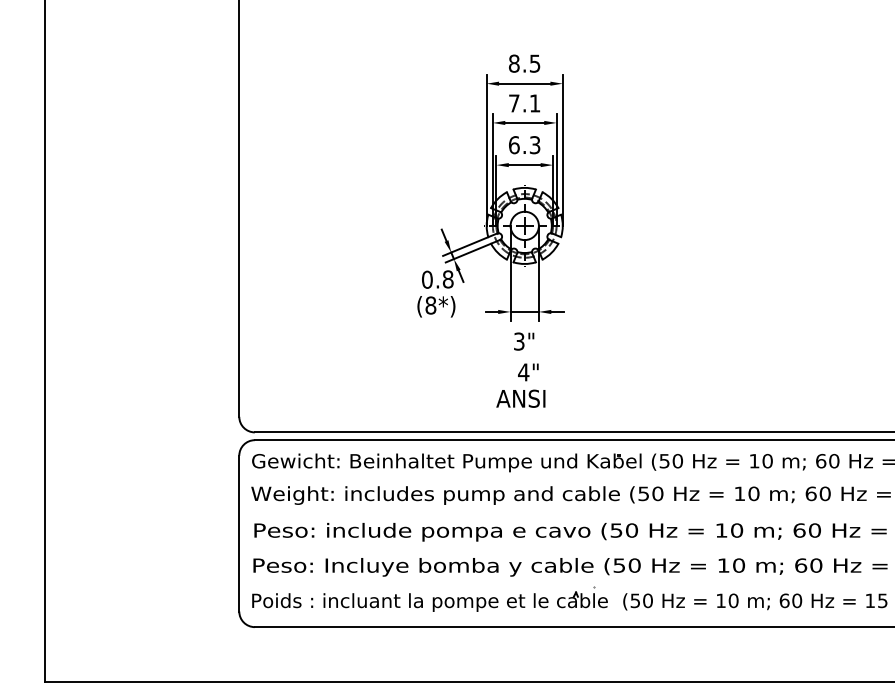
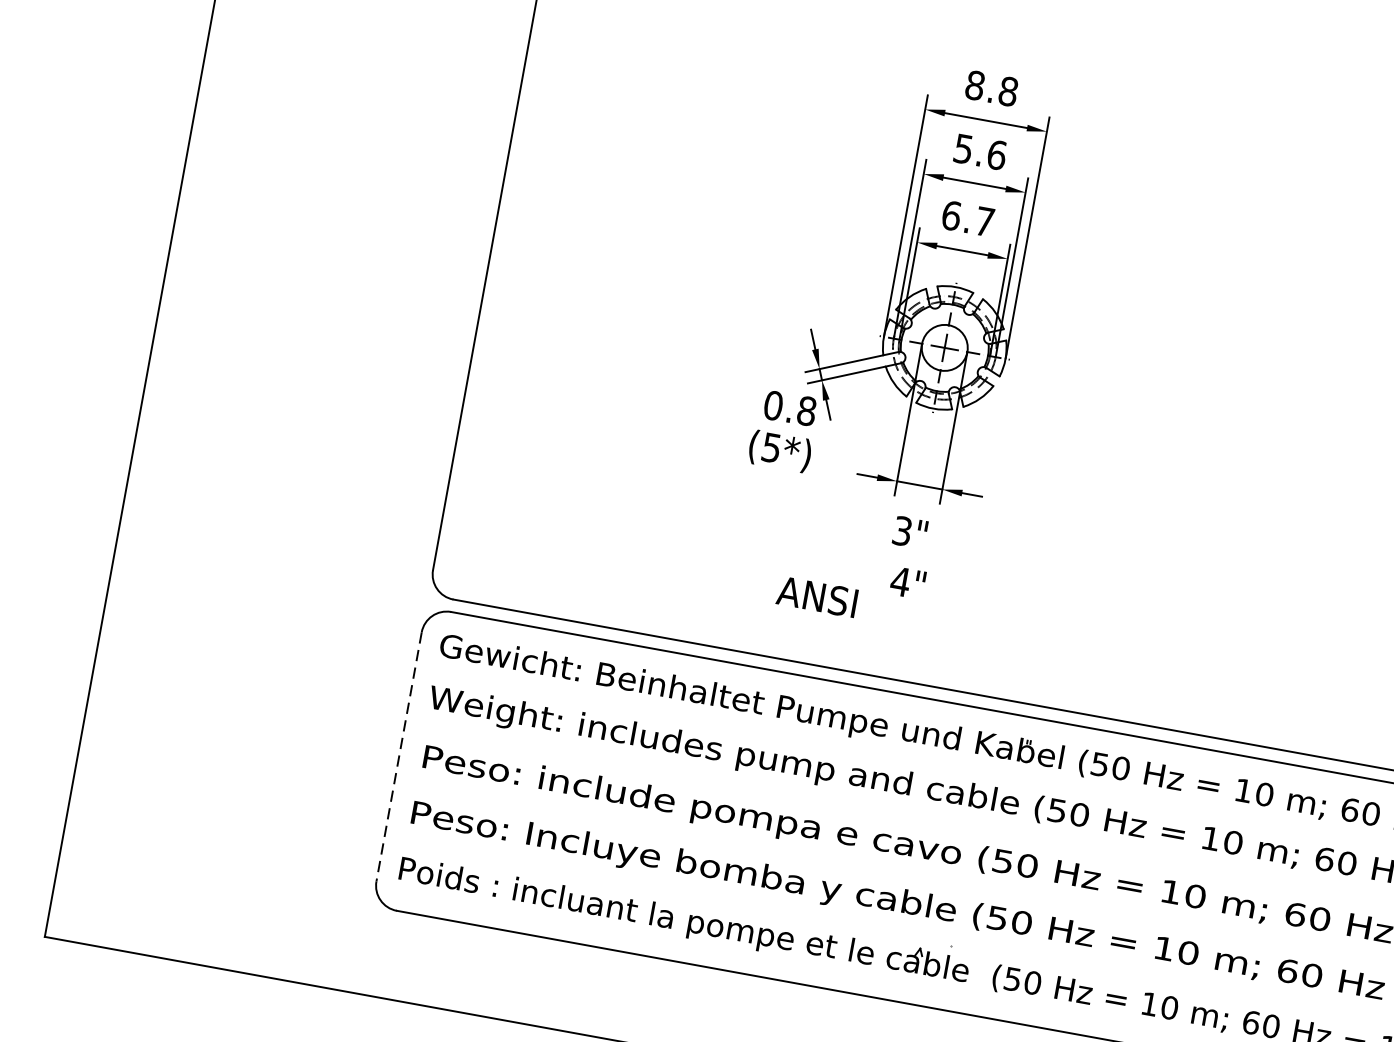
text: (534, 63) -> (1007, 91), 8.5 -> 8.8
text: (524, 103) -> (979, 152), 7.1 -> 5.6
text: (534, 145) -> (983, 222), 6.3 -> 6.7
text: (430, 305) -> (771, 447), (8*) -> (5*)
text: (520, 398) -> (816, 596), moved
line: (239, 533) -> (399, 756), solid -> dashed

